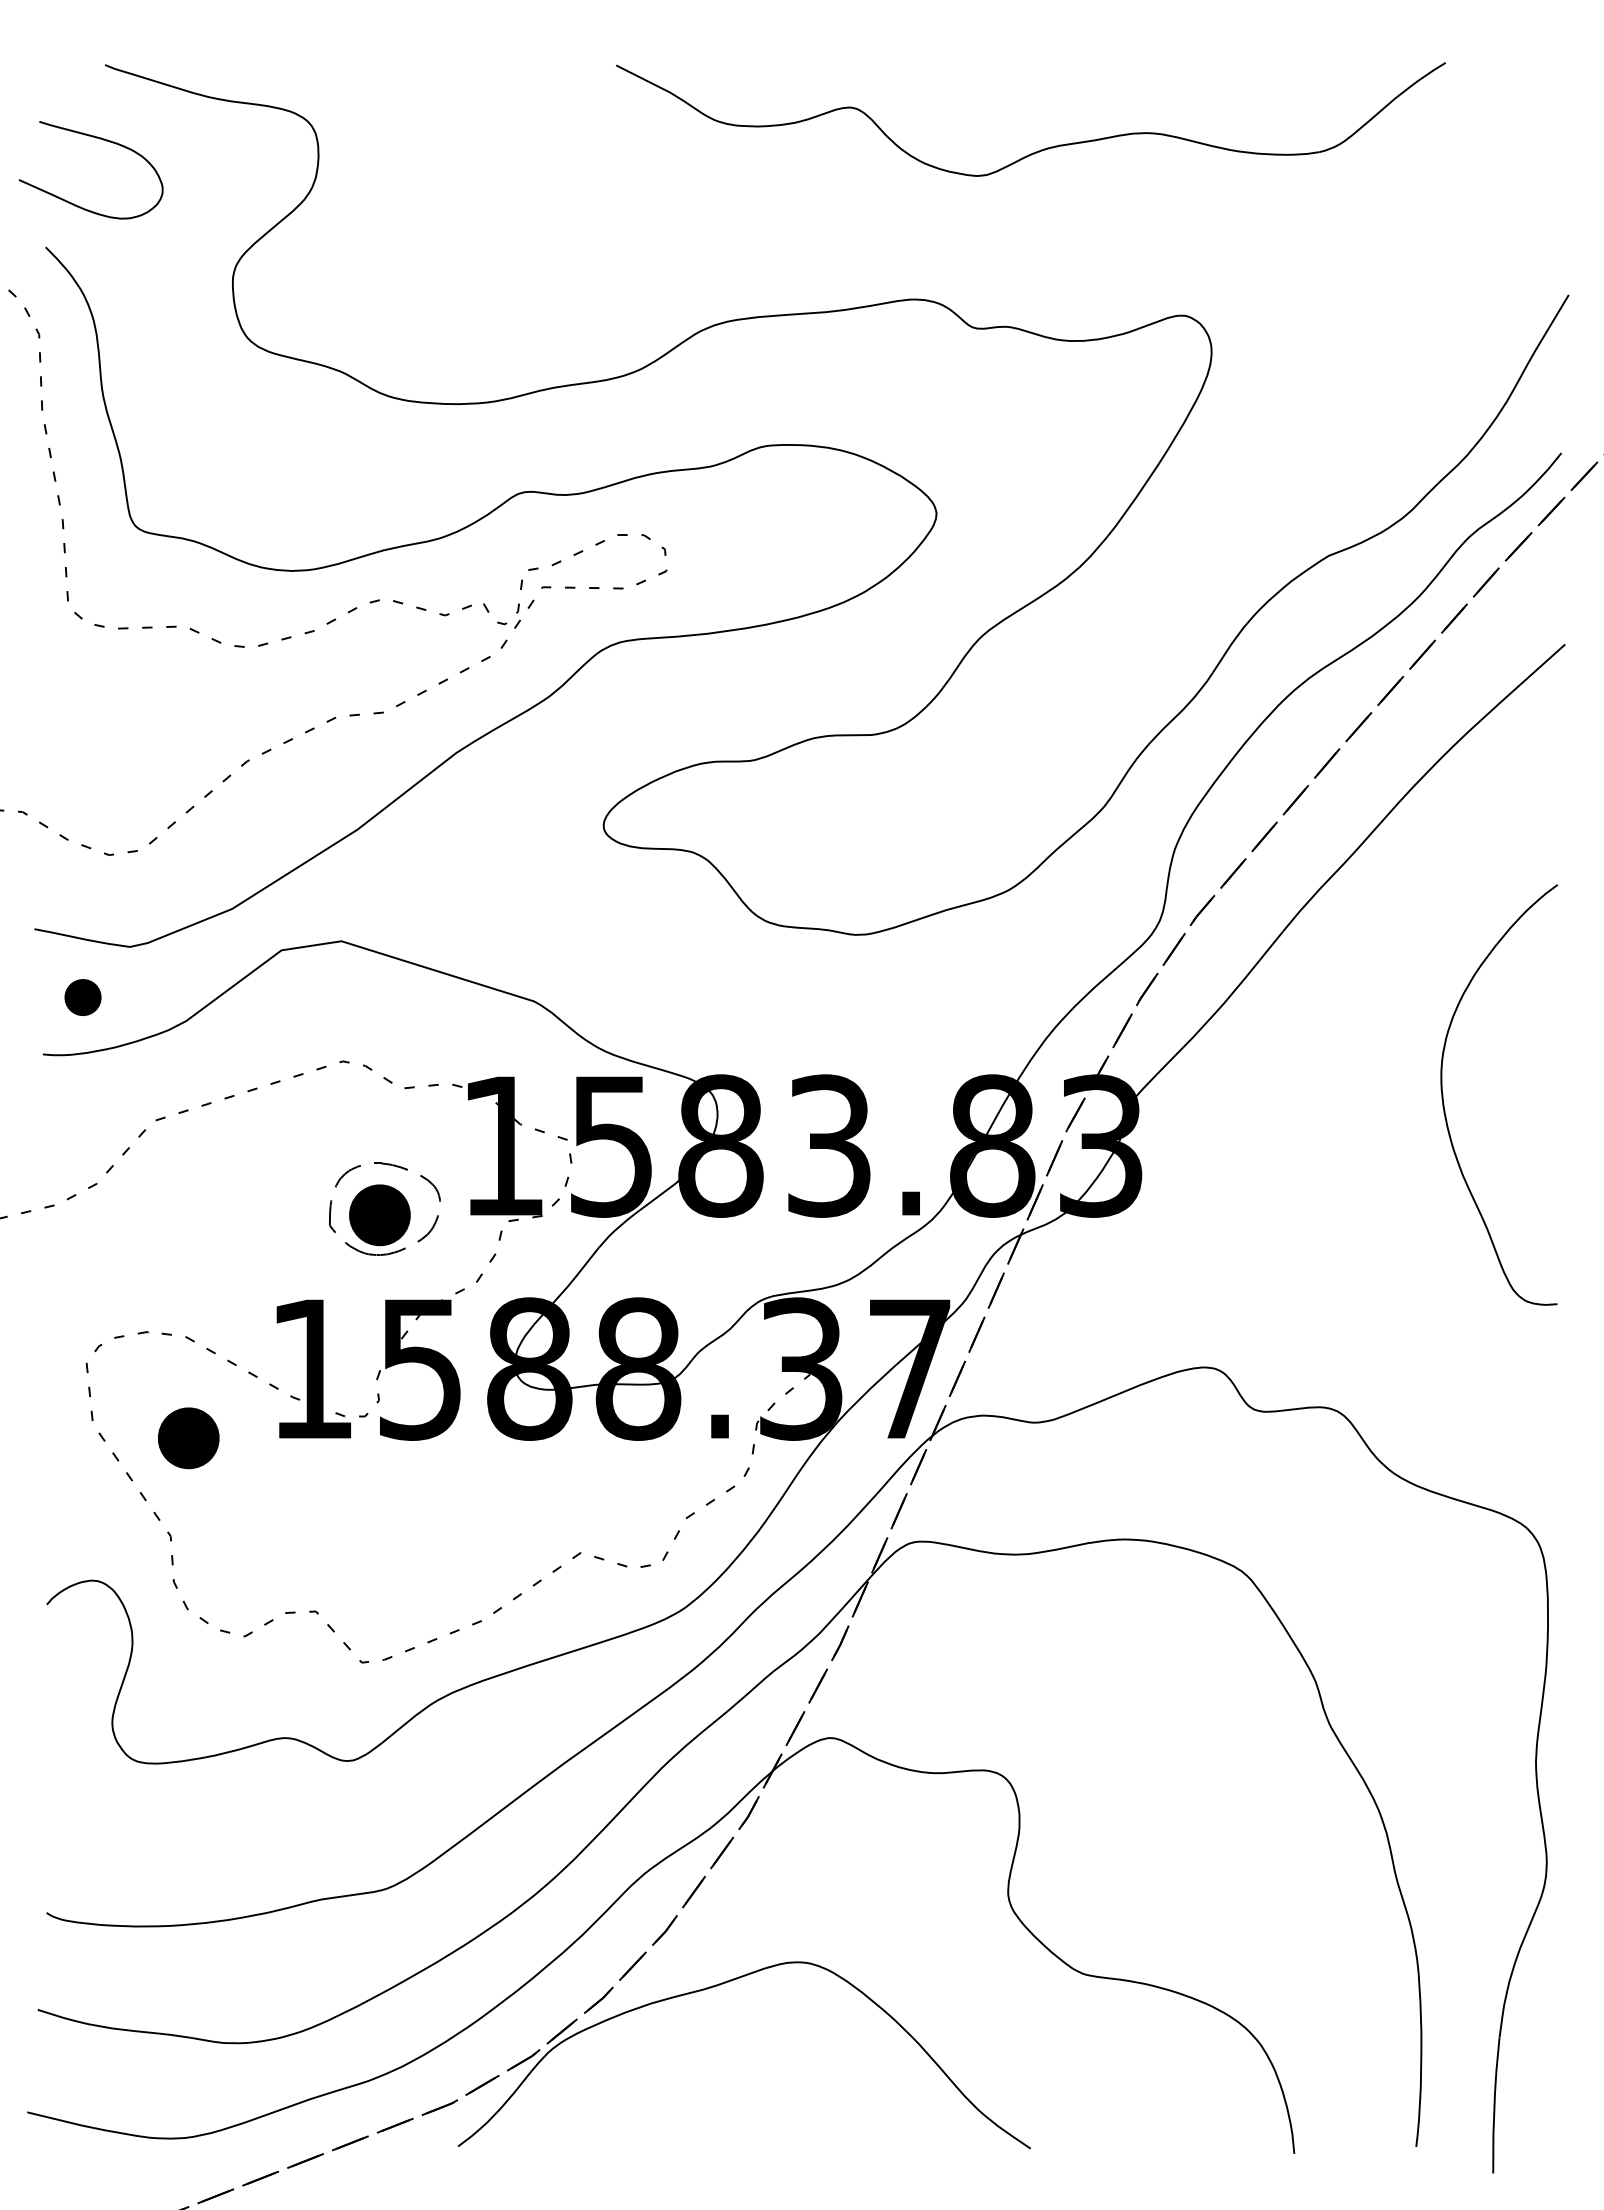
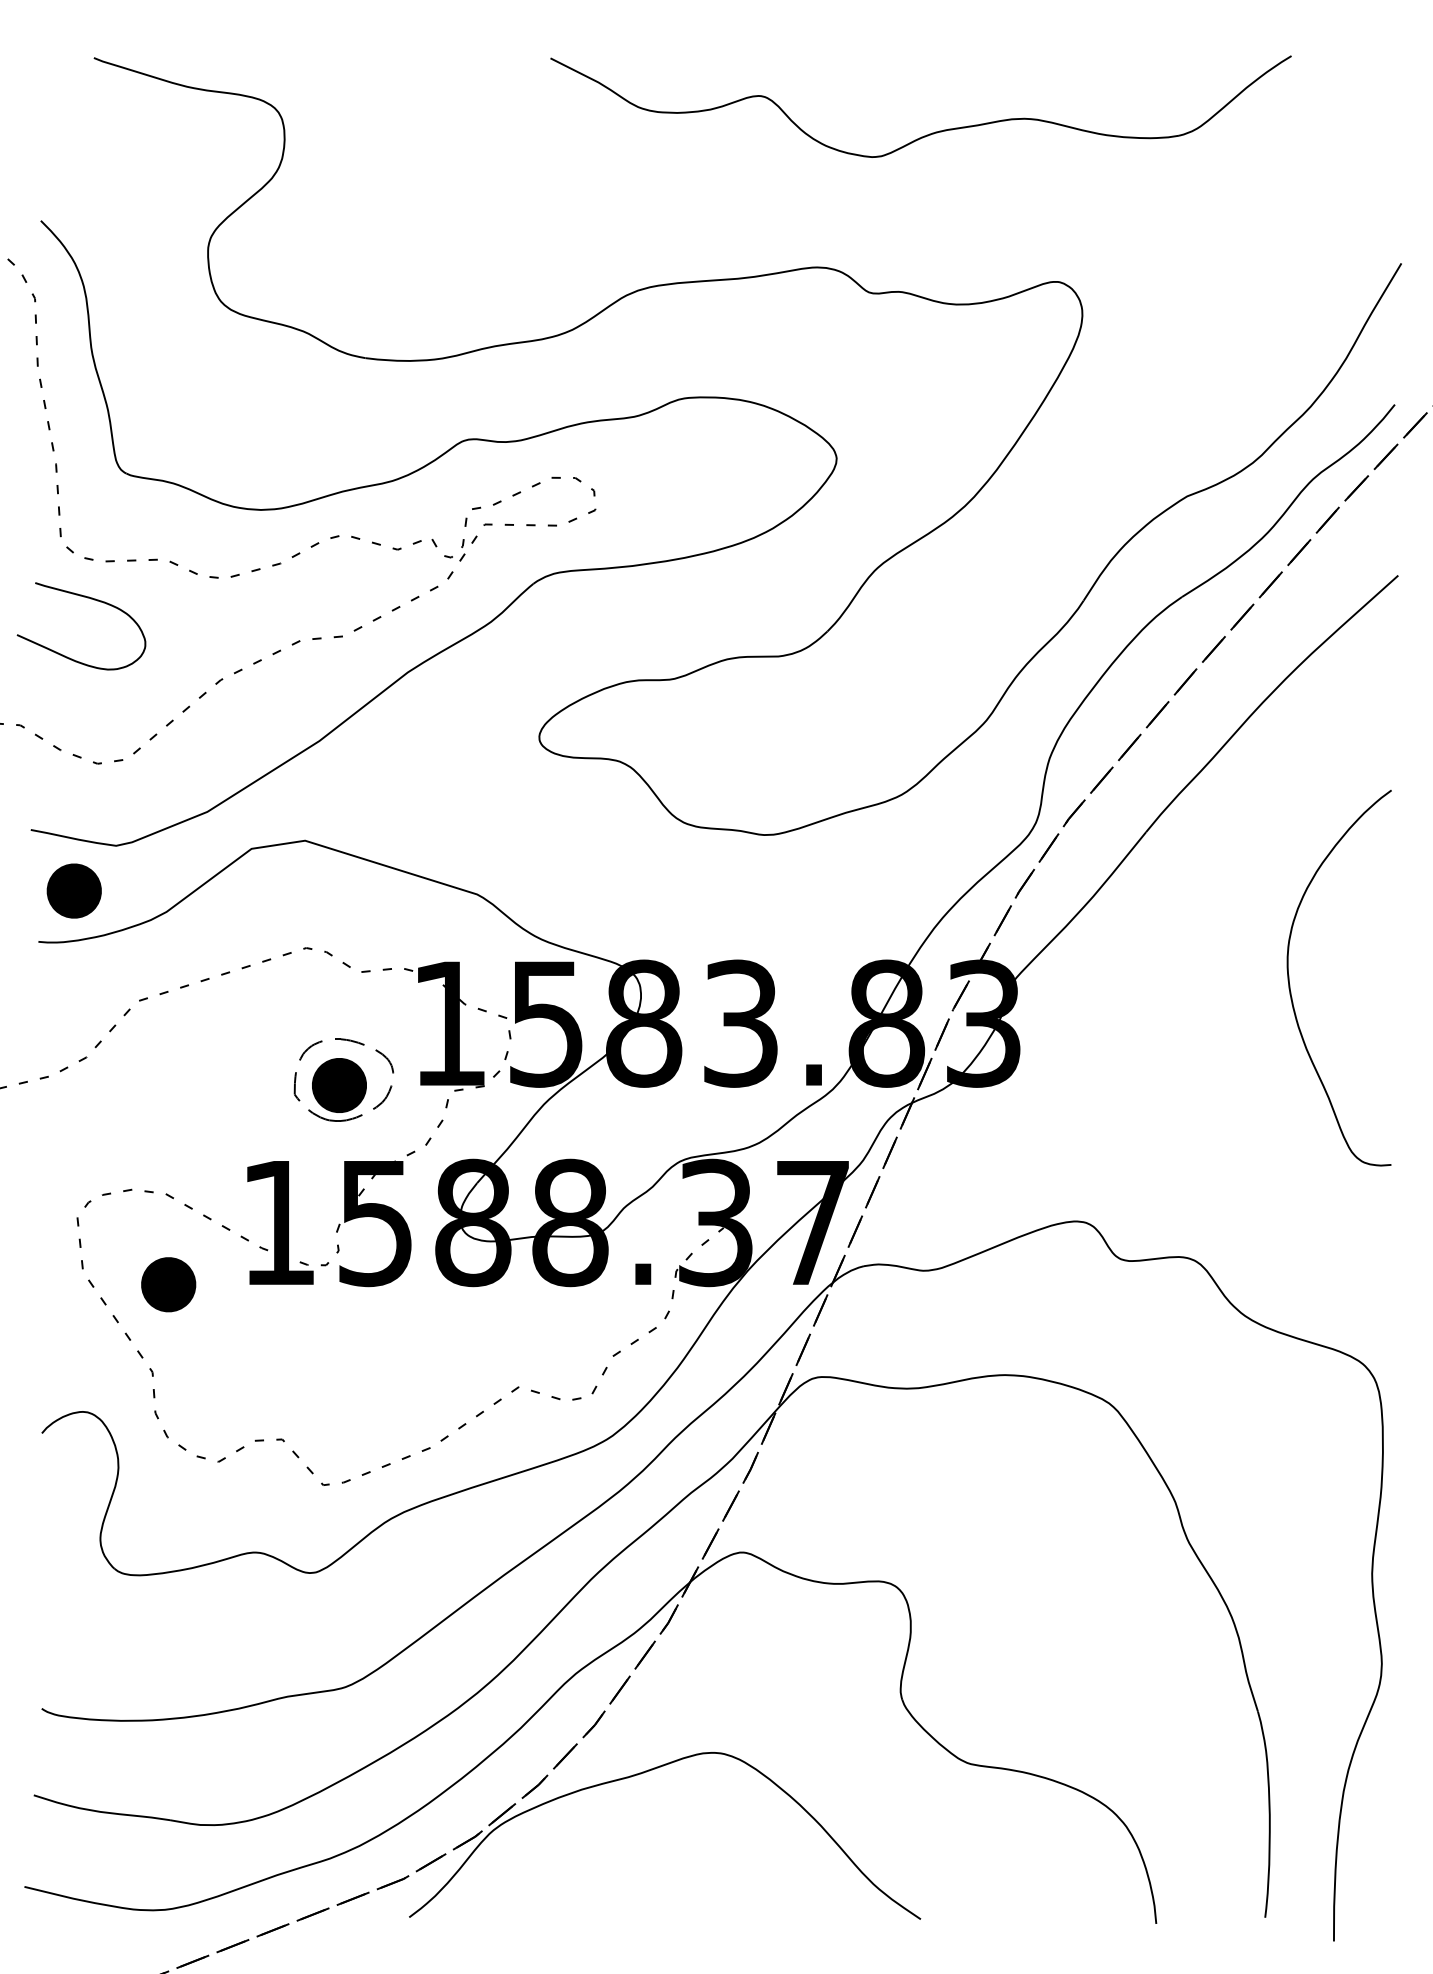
curve: (99, 139) -> (88, 598), moved
part: (82, 997) -> (73, 890), size x1.67

